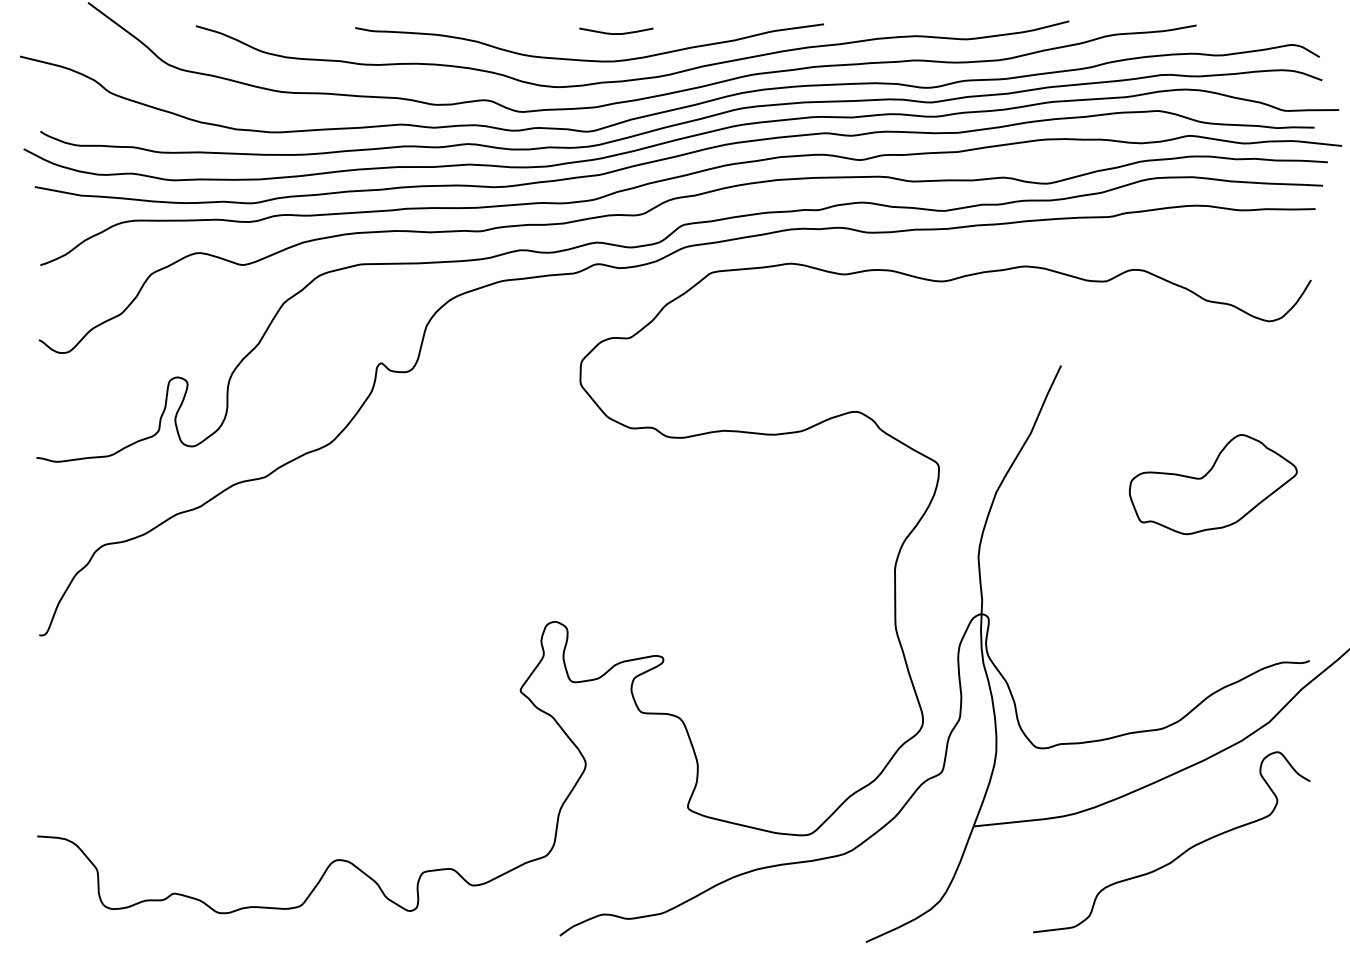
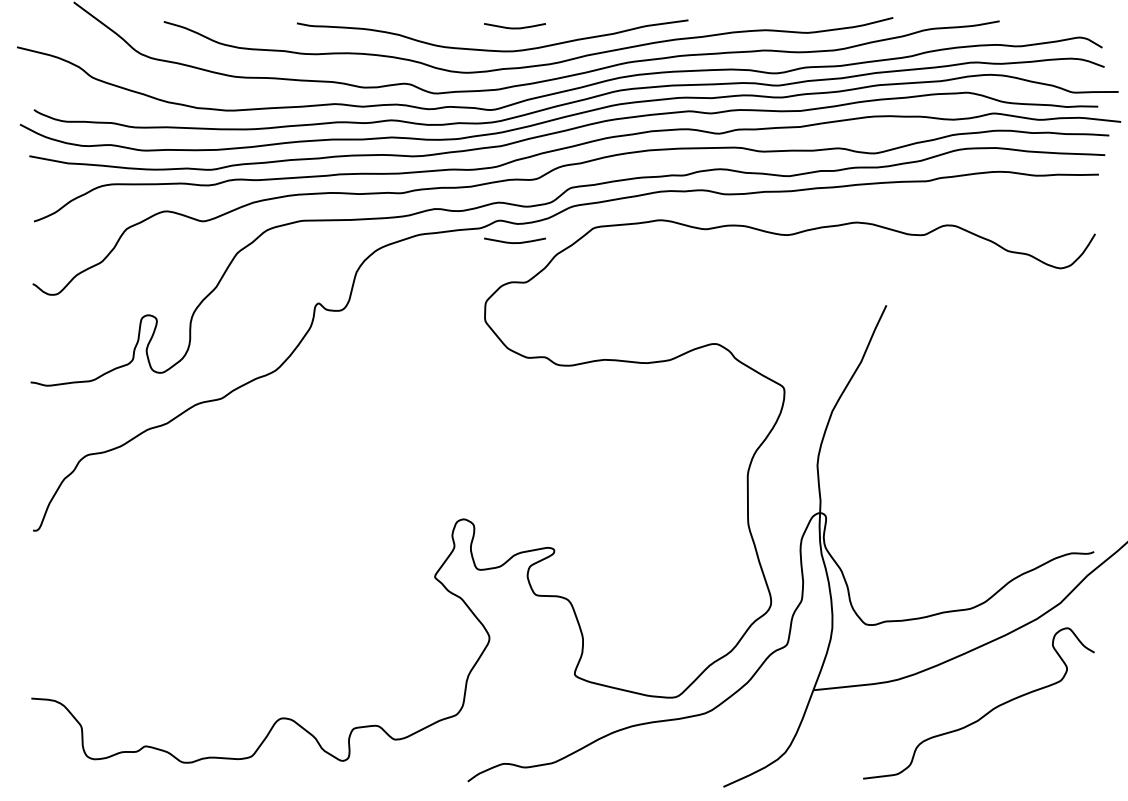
curve: (616, 290) -> (515, 242), added
part: (1213, 484) -> (1013, 404), removed

